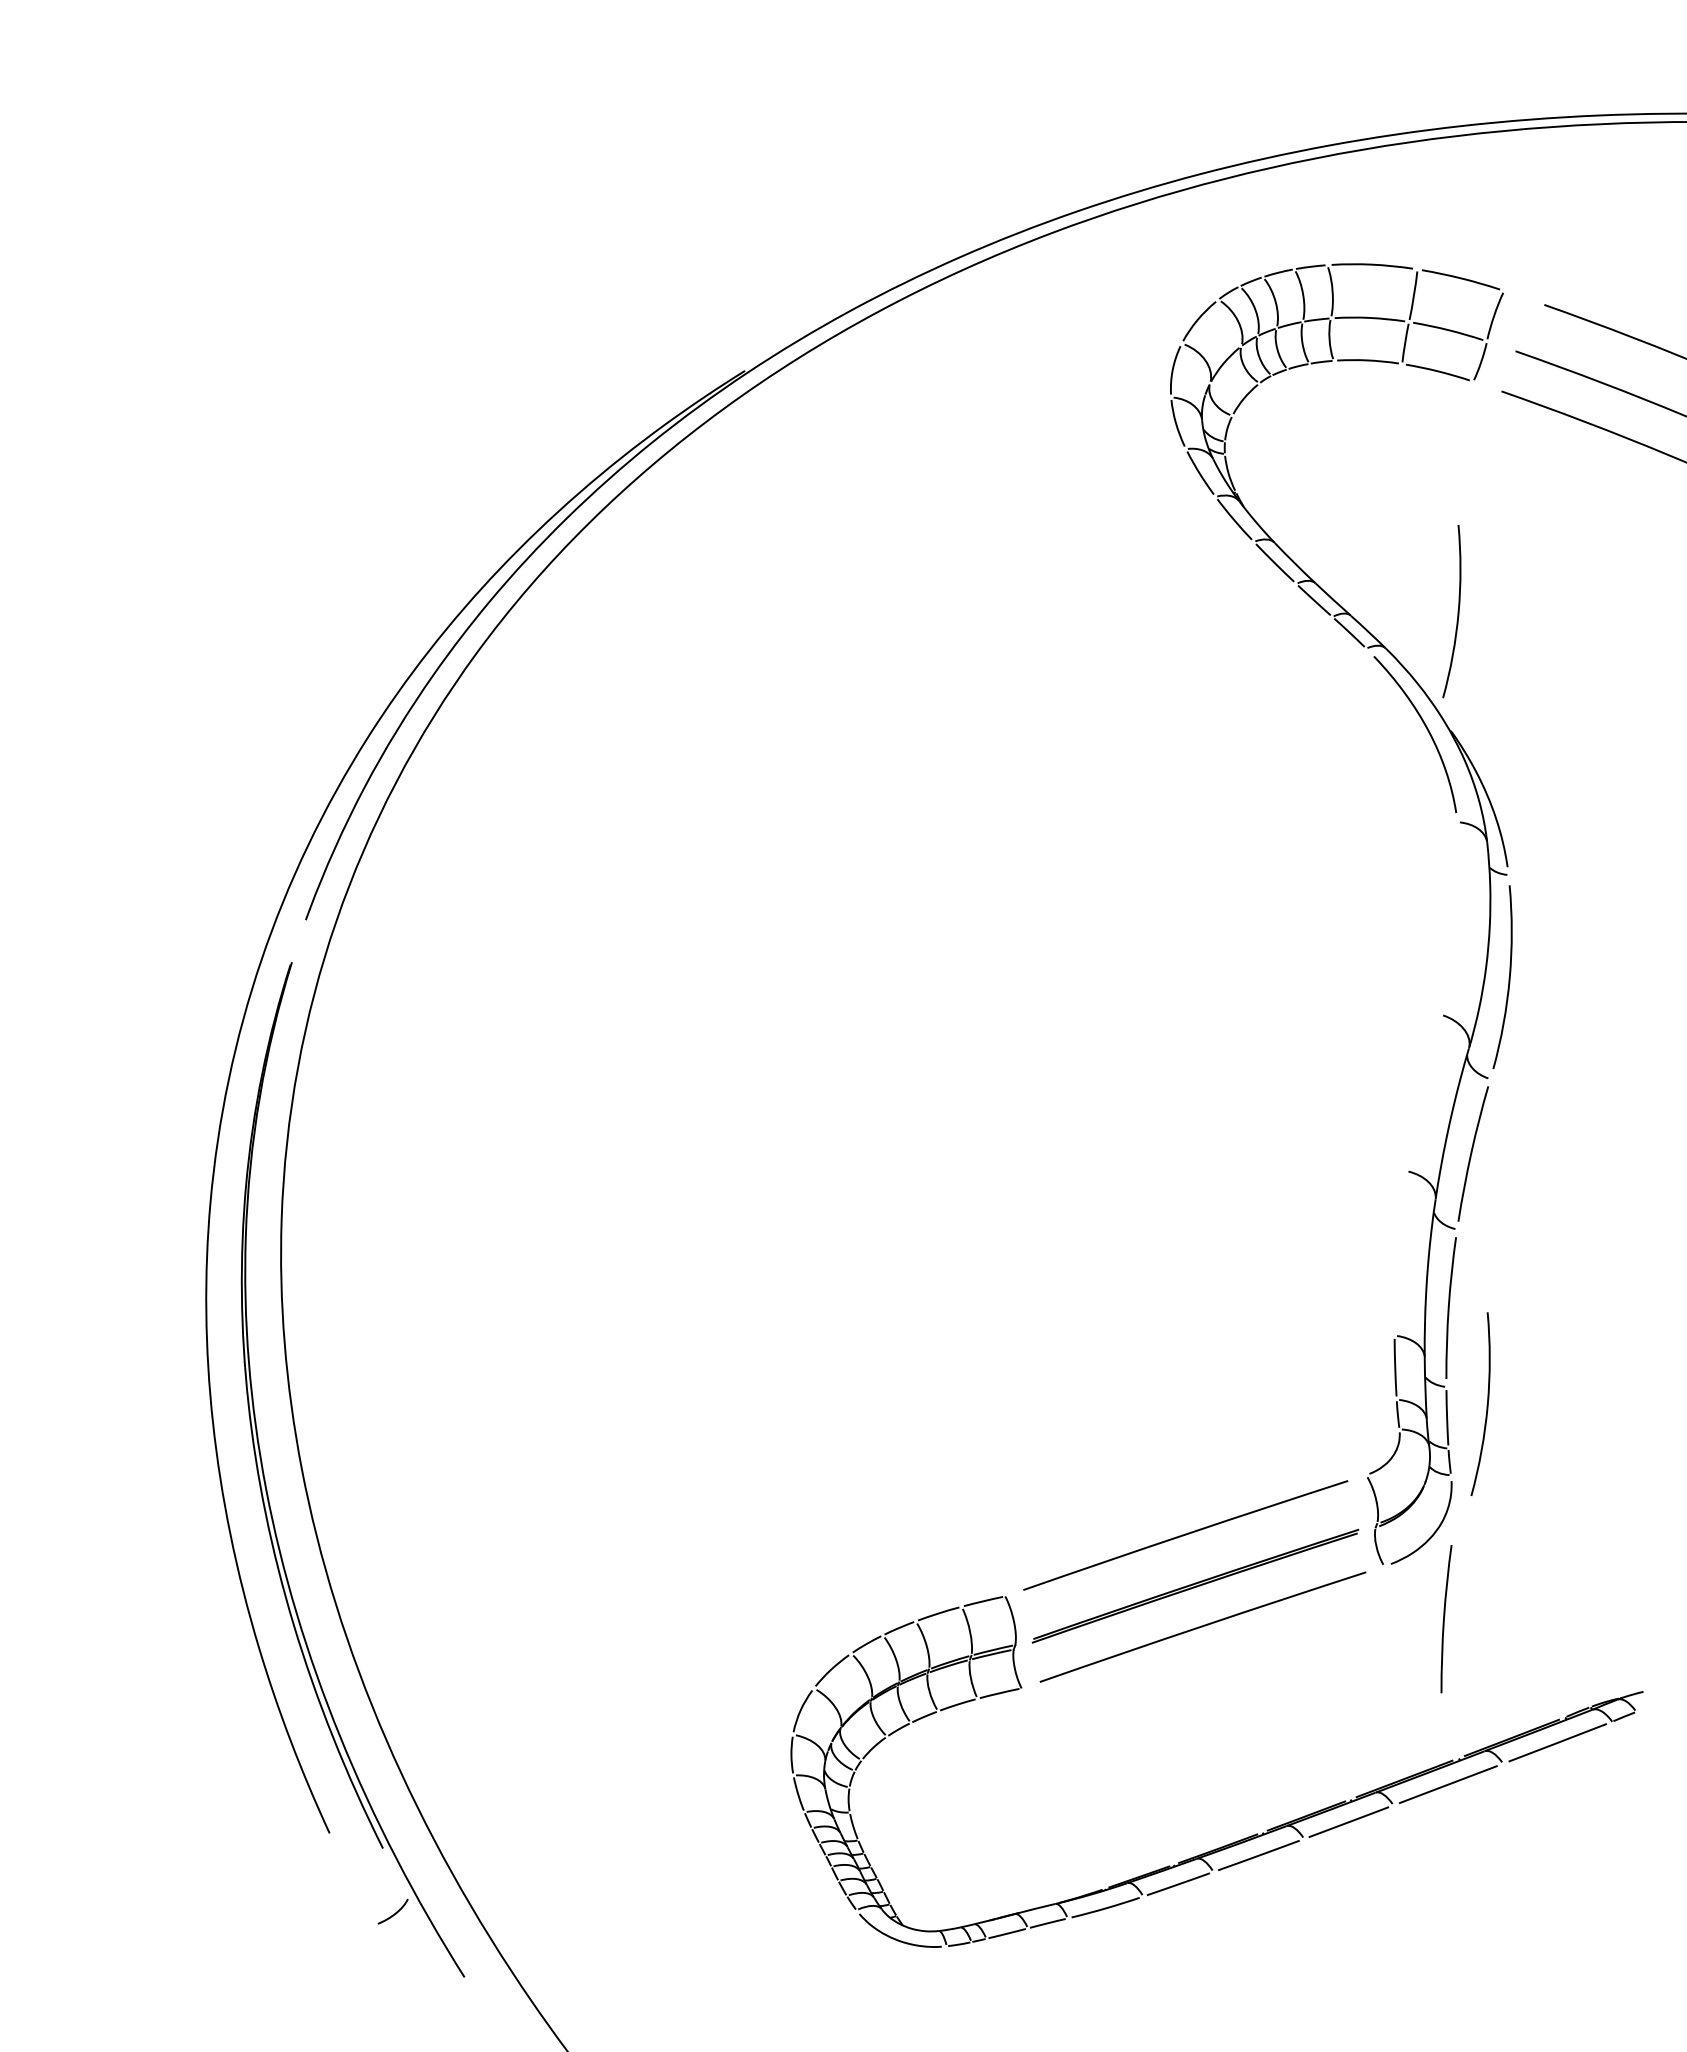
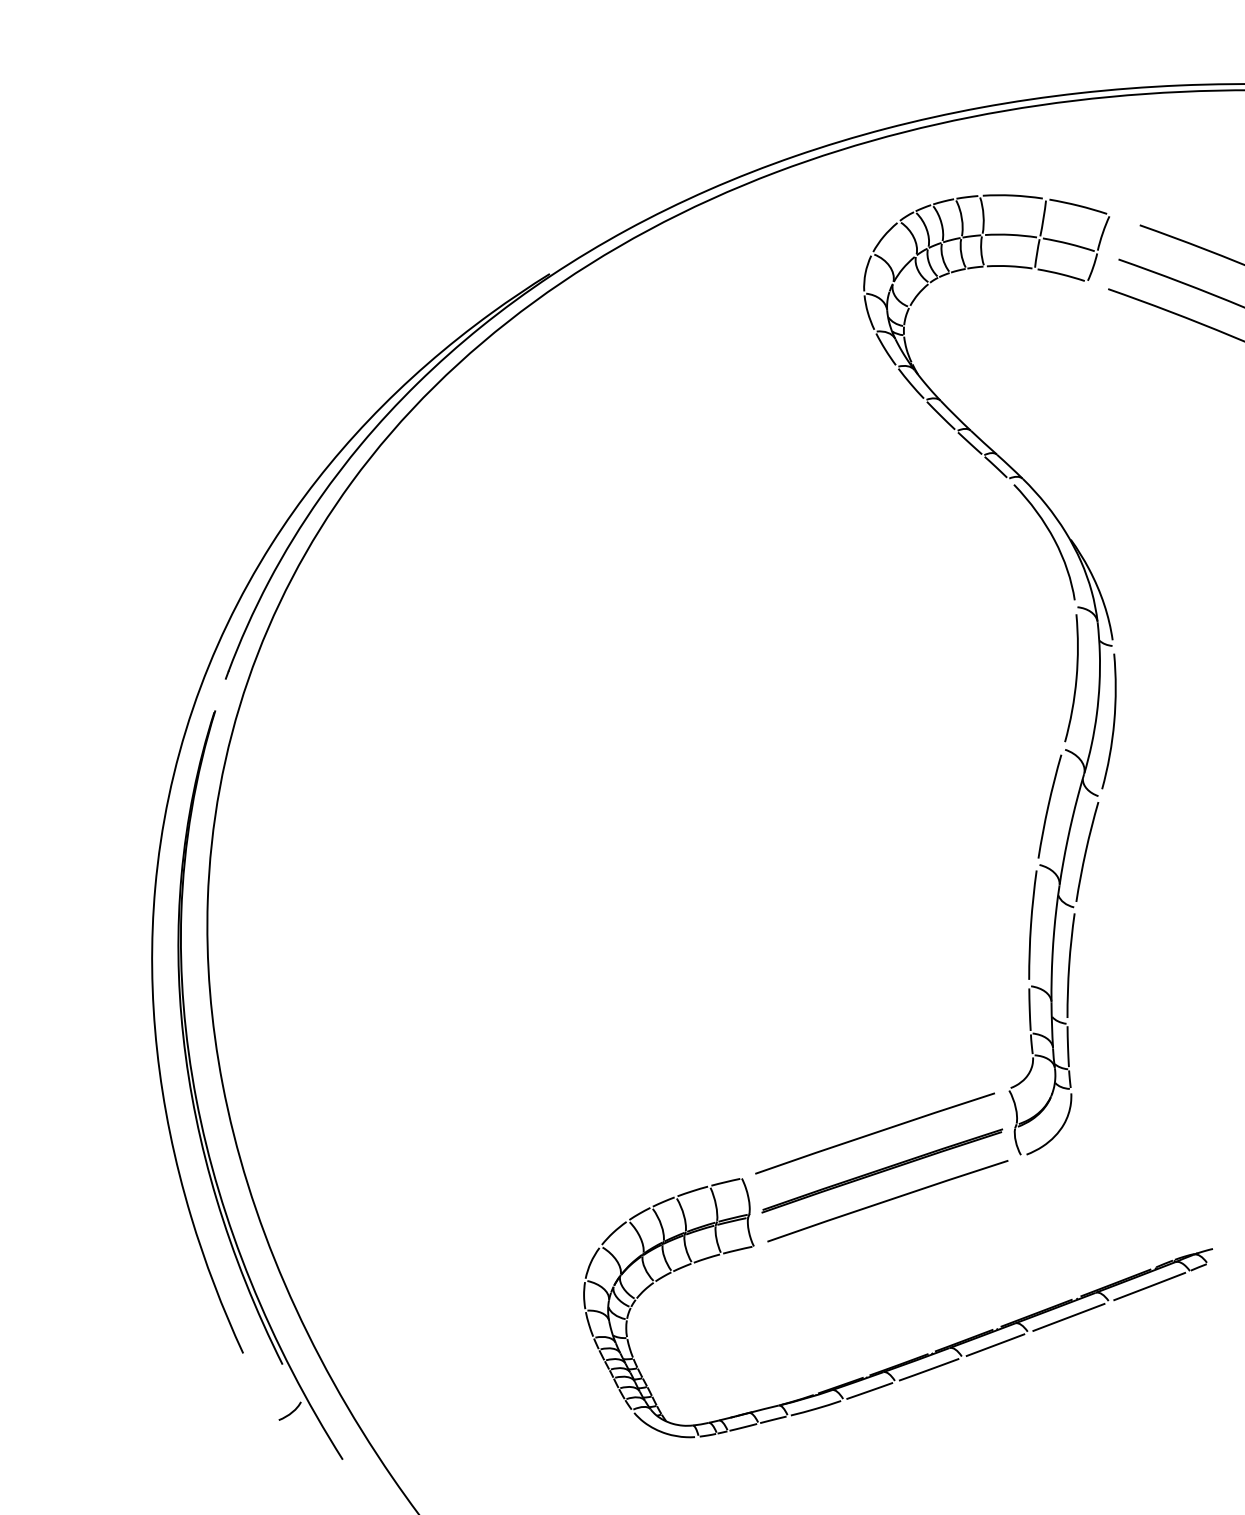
curve: (1457, 611) -> (1075, 678), moved
curve: (1421, 1092) -> (1049, 806), added
curve: (1486, 1404) -> (1097, 1036), removed
curve: (1444, 1619) -> (1031, 925), moved

